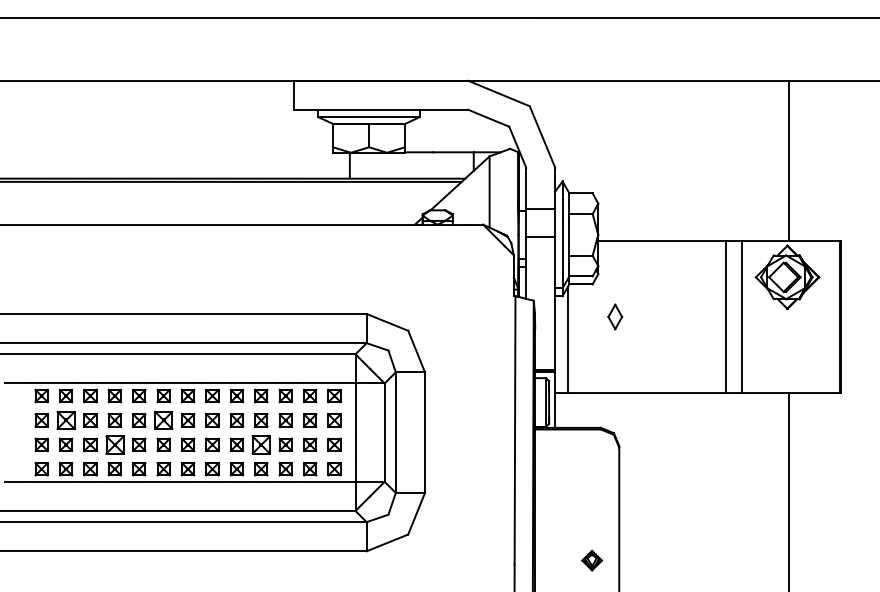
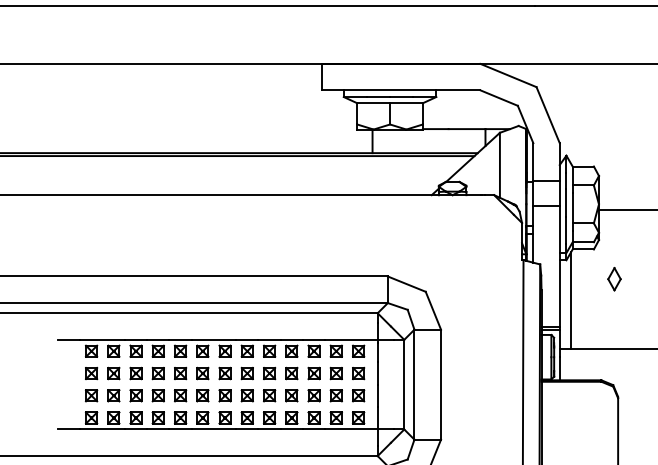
part: (65, 420) -> (113, 373), size x0.71
part: (163, 420) -> (202, 373), size x0.71
part: (114, 444) -> (157, 395), size x0.71
part: (261, 444) -> (291, 395), size x0.71

